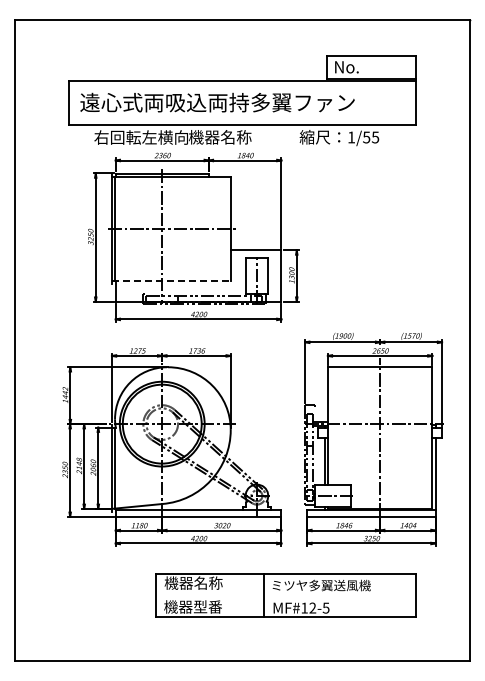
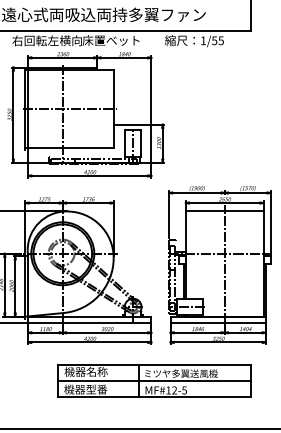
text: (226, 137) -> (110, 40), 機器名称 -> 床置ベット
line: (171, 281) -> (69, 147), dashed -> solid
line: (285, 595) -> (154, 381), added

